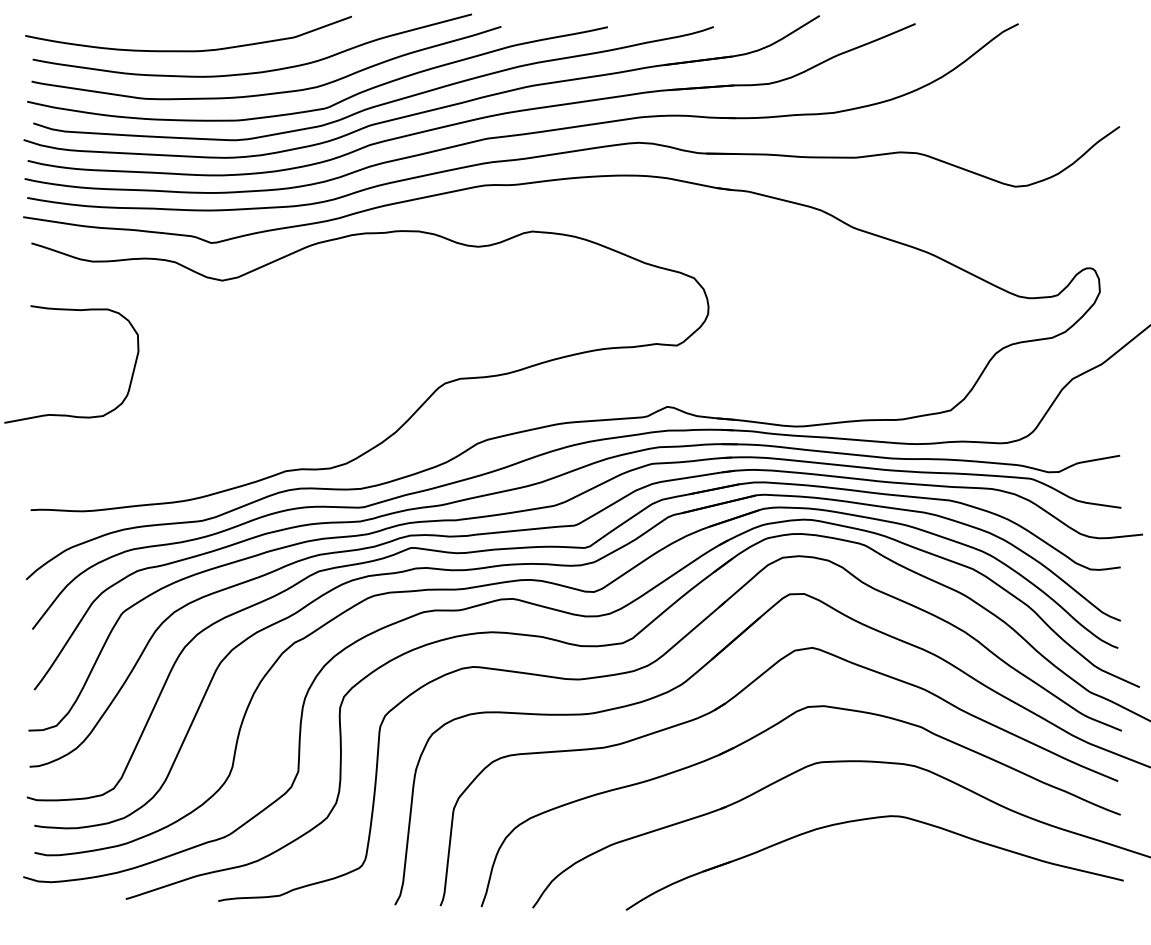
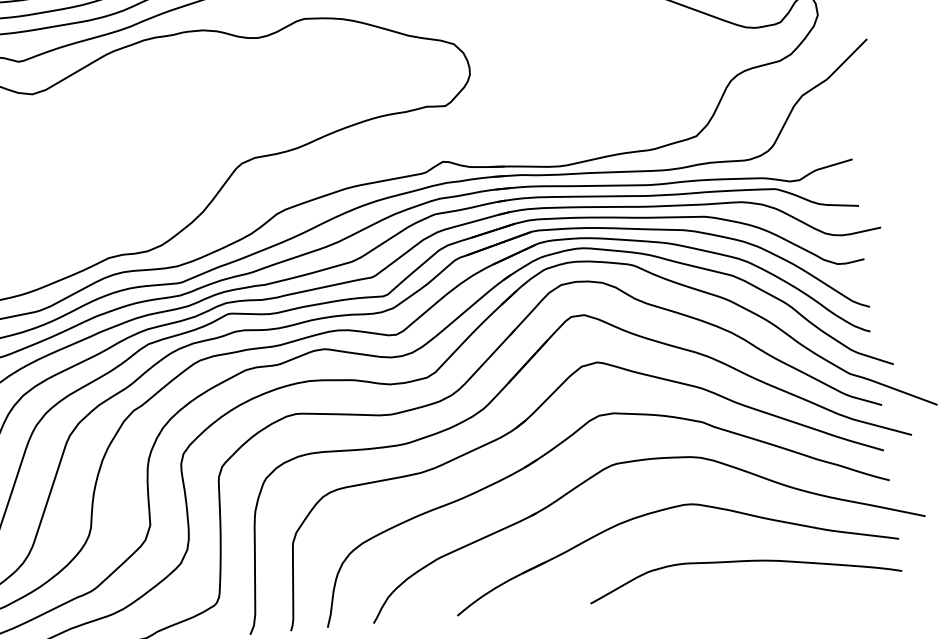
curve: (948, 886) -> (743, 561), added

